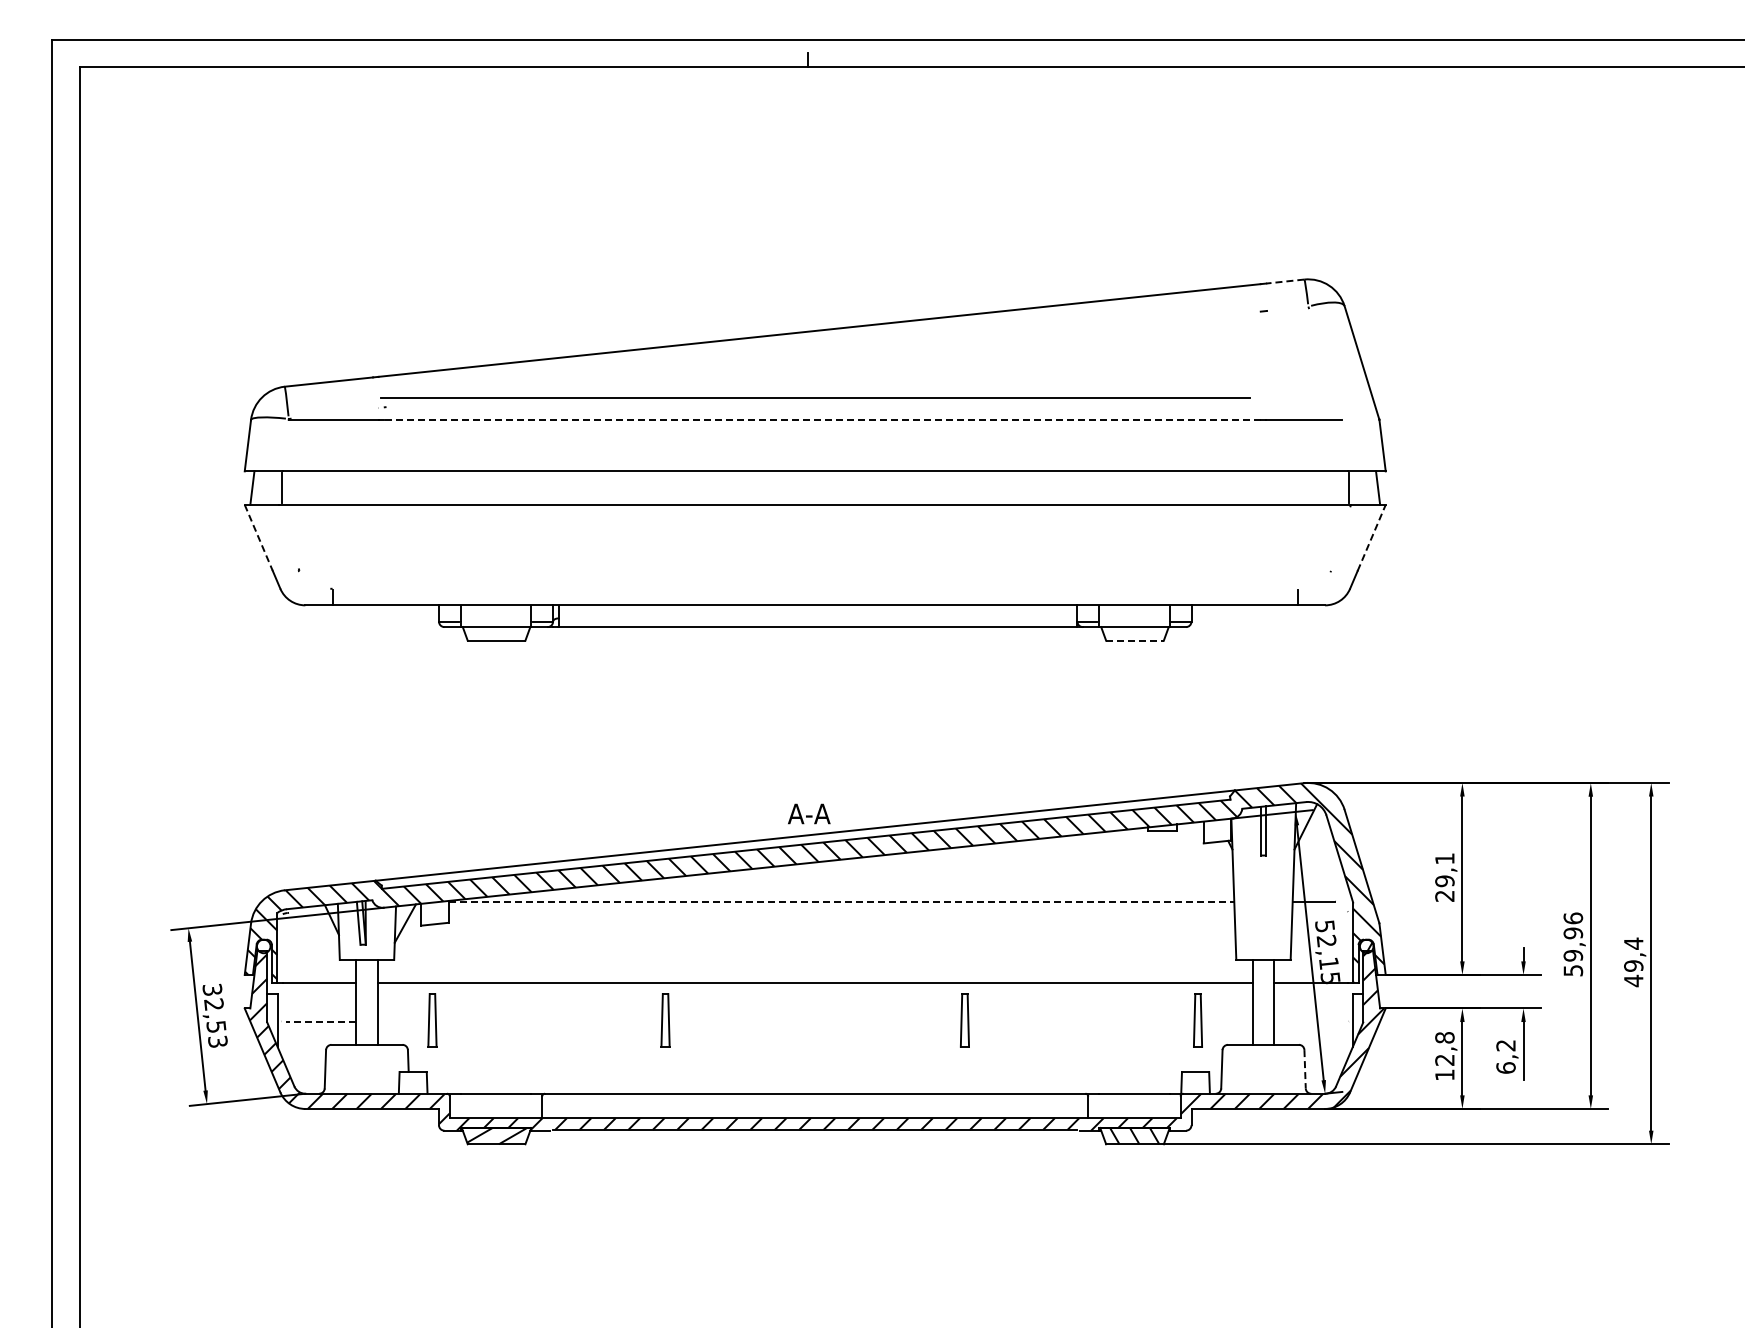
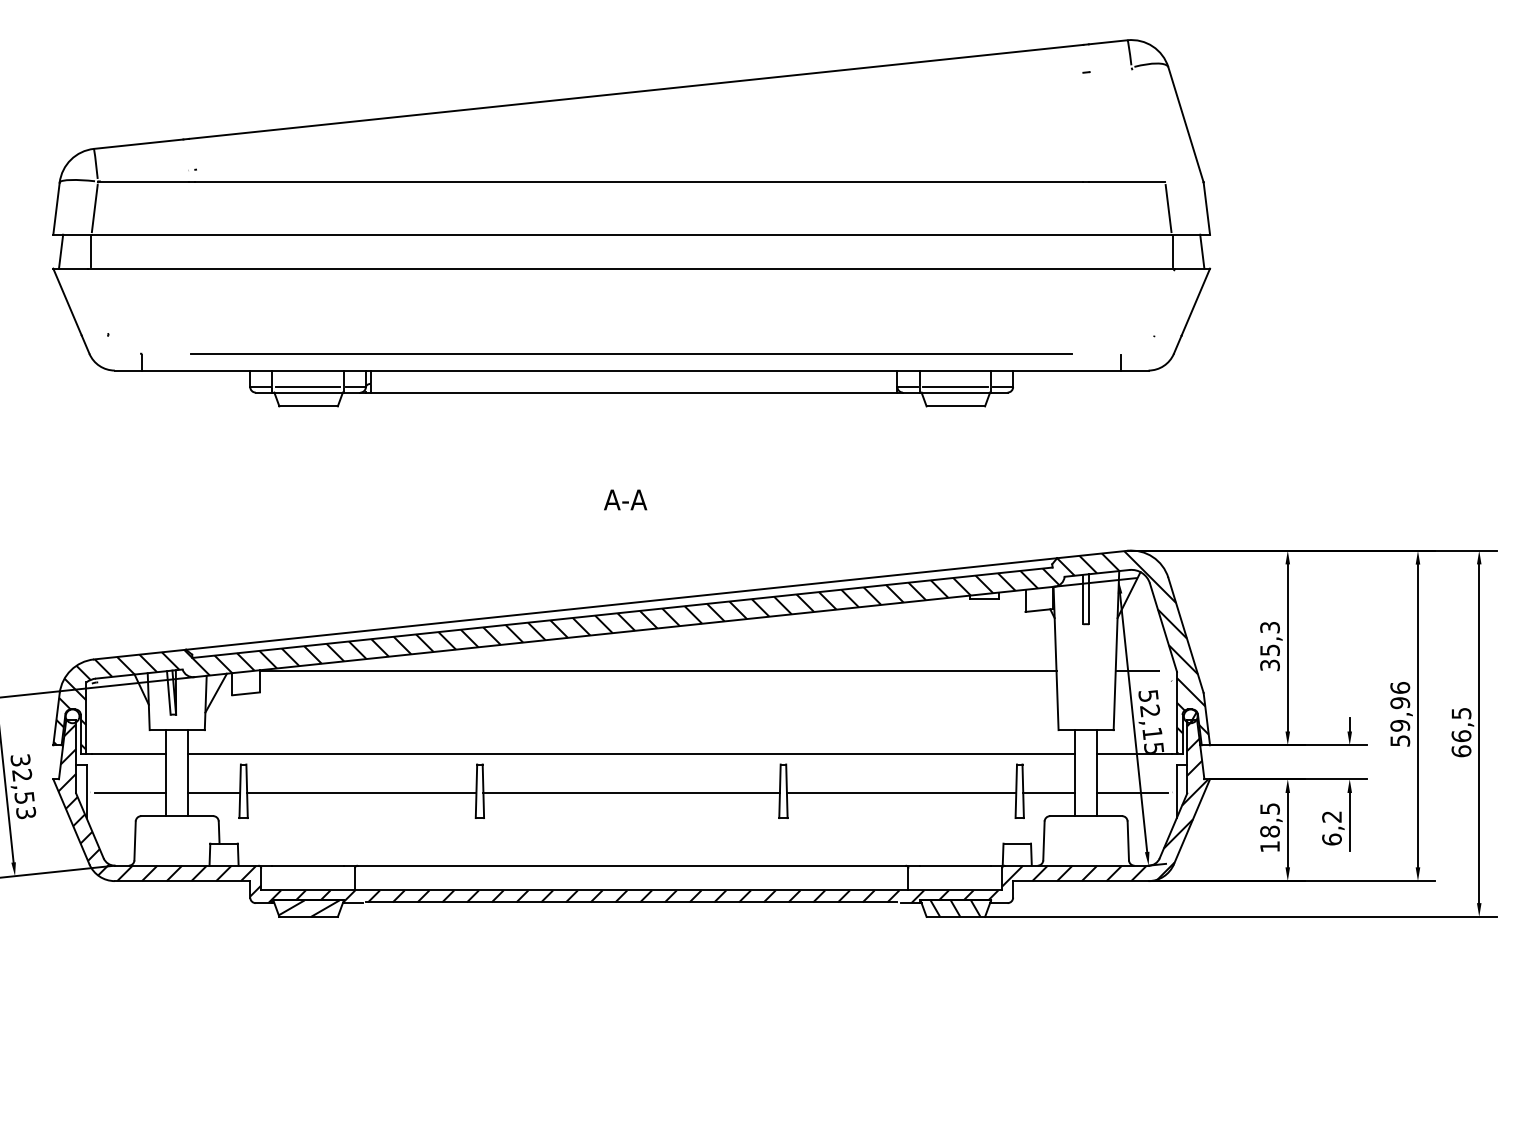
line: (1284, 281) -> (1107, 42), dashed -> solid
line: (815, 397) -> (631, 353), moved
line: (821, 419) -> (638, 182), dashed -> solid
line: (285, 445) -> (94, 208), added
line: (1344, 445) -> (1168, 208), added
line: (258, 537) -> (67, 301), dashed -> solid
line: (1371, 537) -> (1195, 301), dashed -> solid
line: (495, 621) -> (307, 386), added
line: (1134, 621) -> (955, 386), added
line: (1134, 640) -> (955, 406), dashed -> solid
text: (809, 813) -> (625, 499), moved
text: (1444, 877) -> (1269, 646), 29,1 -> 35,3
line: (841, 901) -> (658, 670), dashed -> solid
text: (1633, 962) -> (1461, 732), 49,4 -> 66,5
line: (320, 1022) -> (130, 793), dashed -> solid
line: (403, 1022) -> (214, 793), added
line: (548, 1022) -> (361, 793), added
line: (815, 1022) -> (631, 793), added
line: (1081, 1022) -> (901, 793), added
line: (1226, 1022) -> (1048, 793), added
line: (1309, 1022) -> (1132, 793), added
text: (1444, 1048) -> (1269, 819), 12,8 -> 18,5
line: (1305, 1069) -> (1128, 841), dashed -> solid

